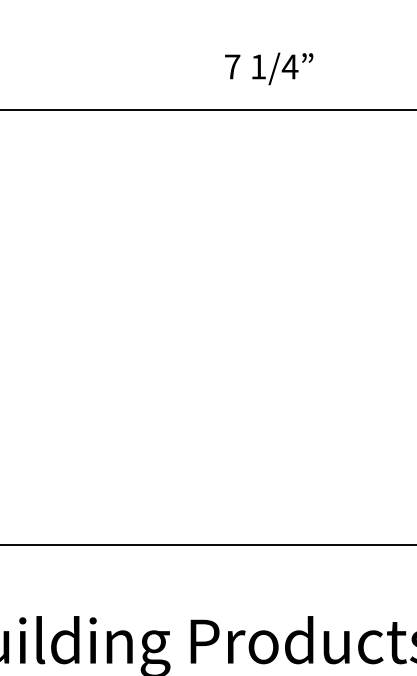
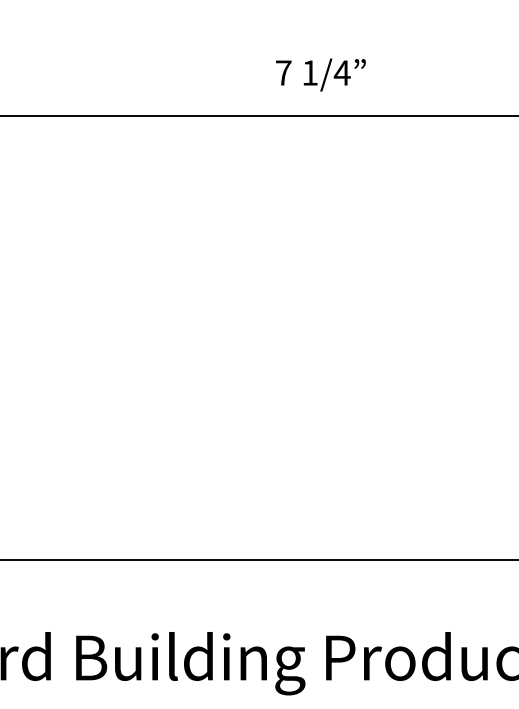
text: (268, 68) -> (320, 74), moved

